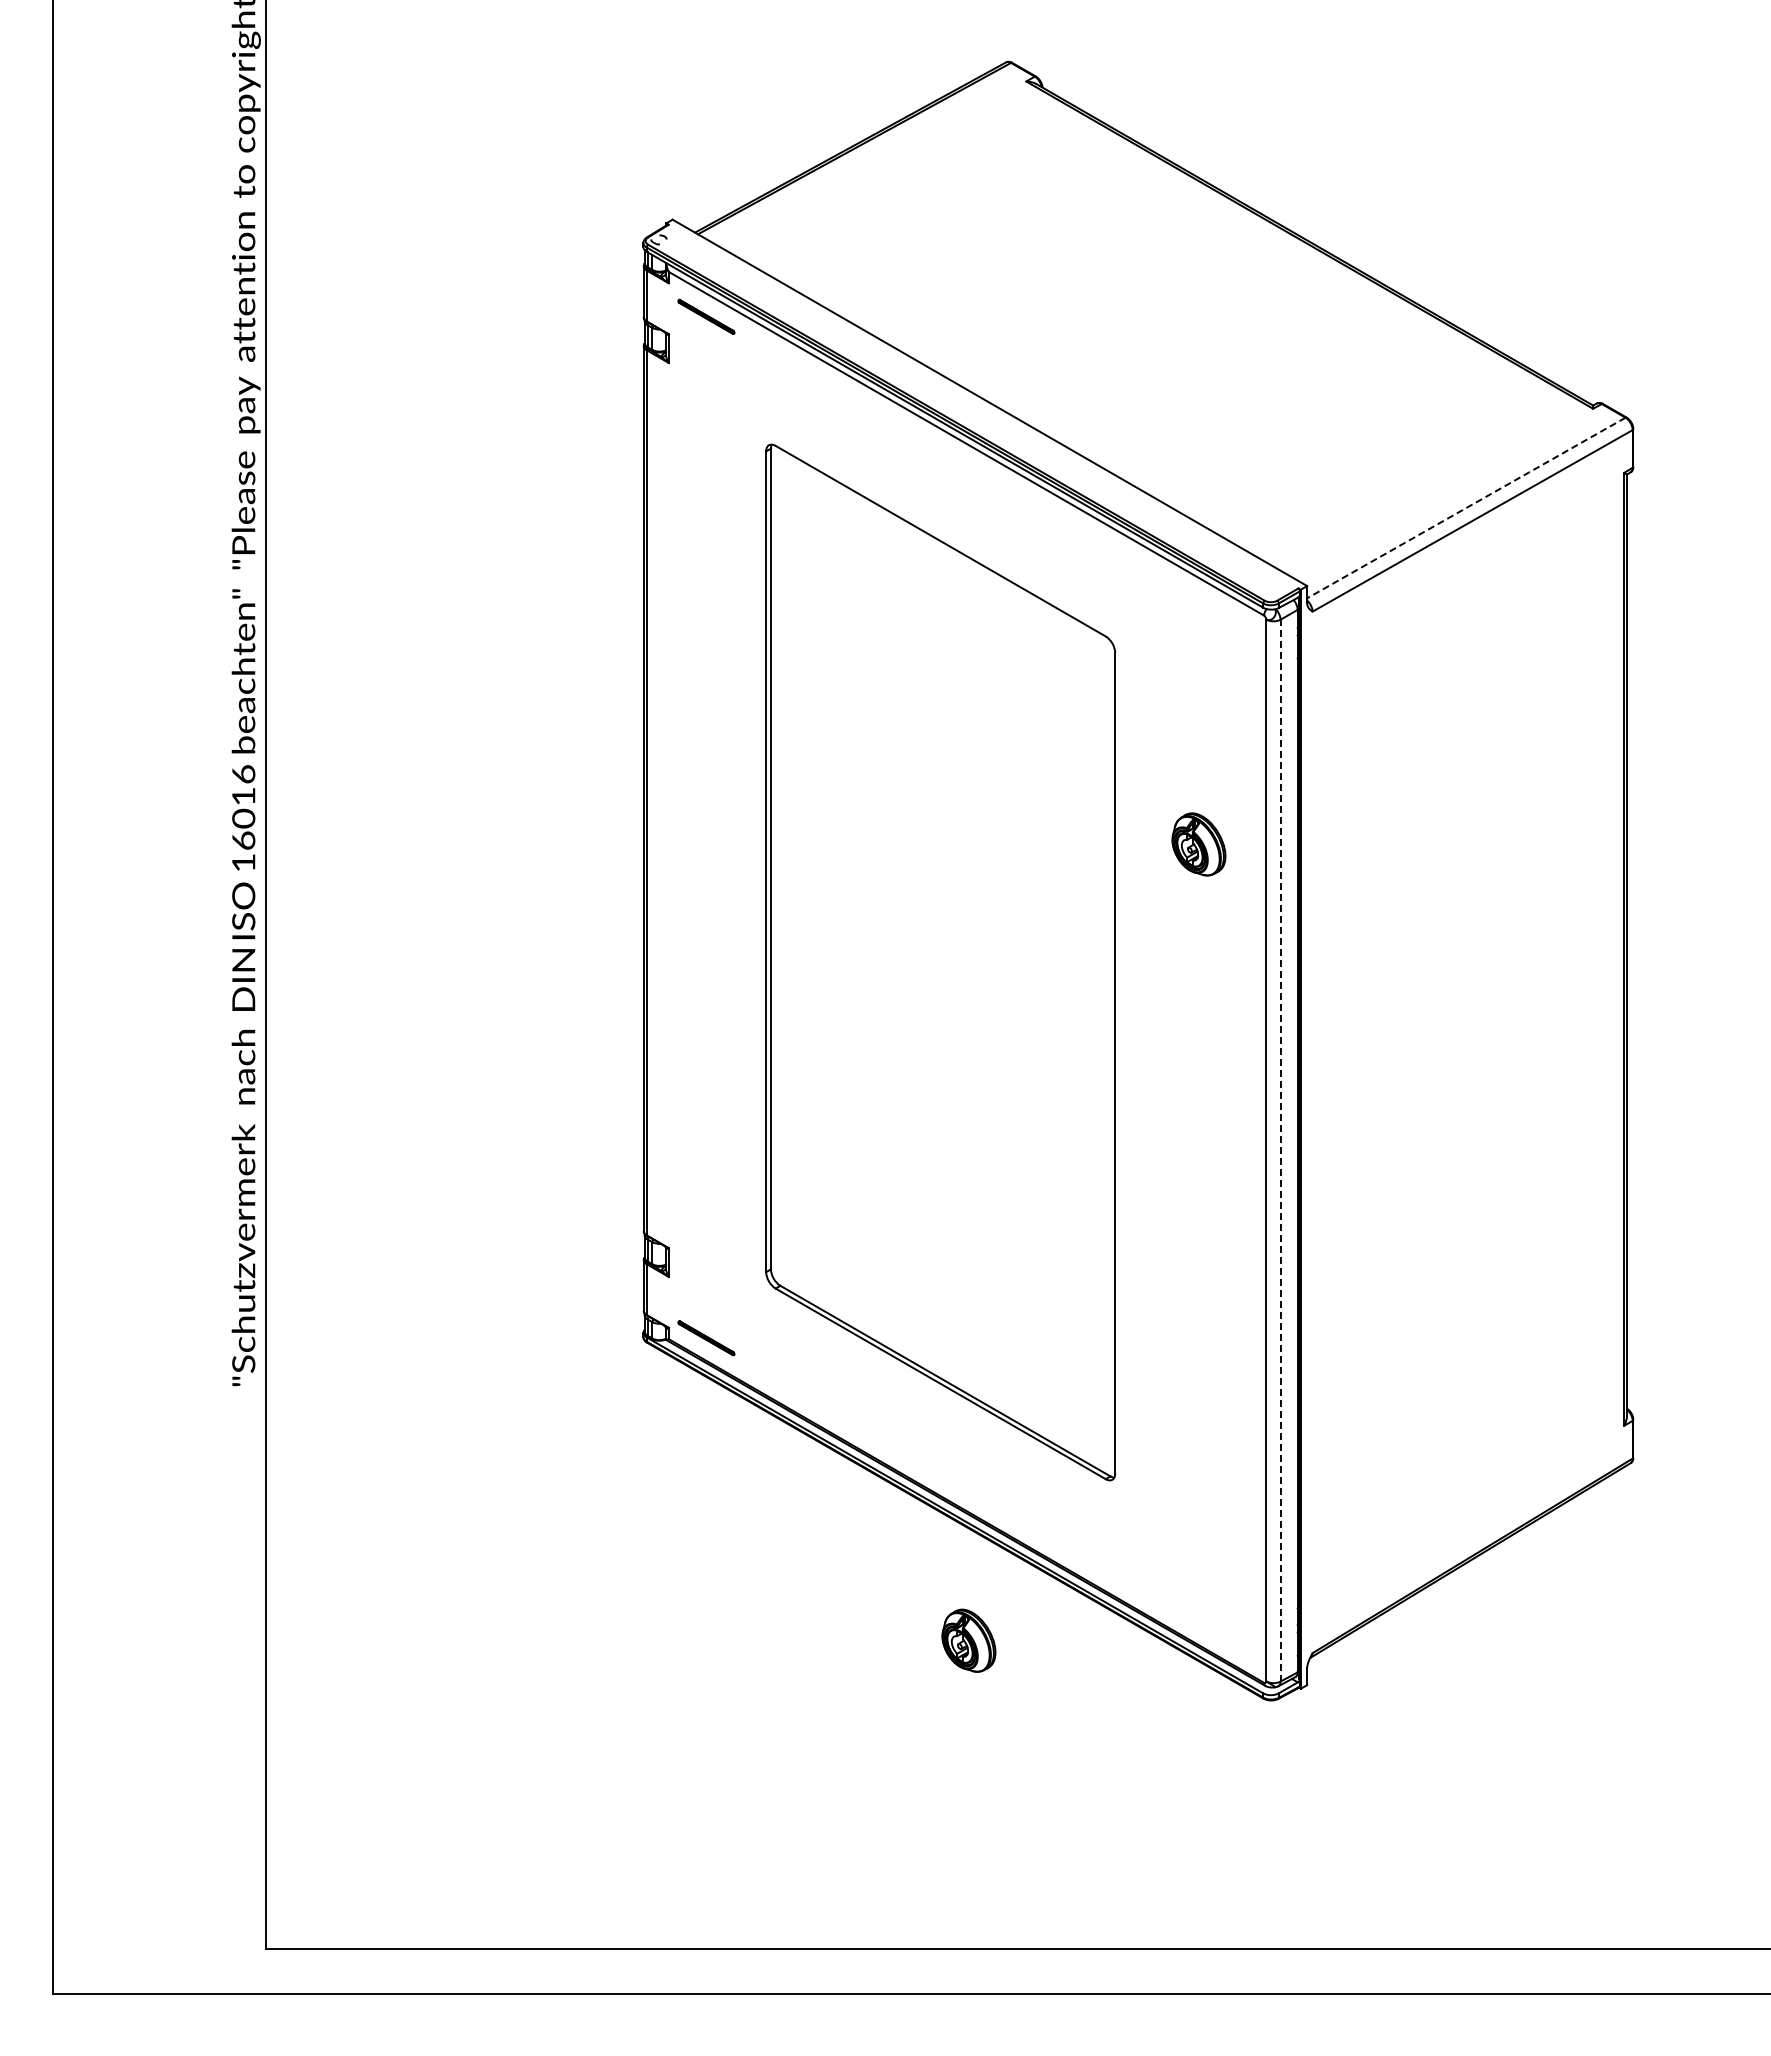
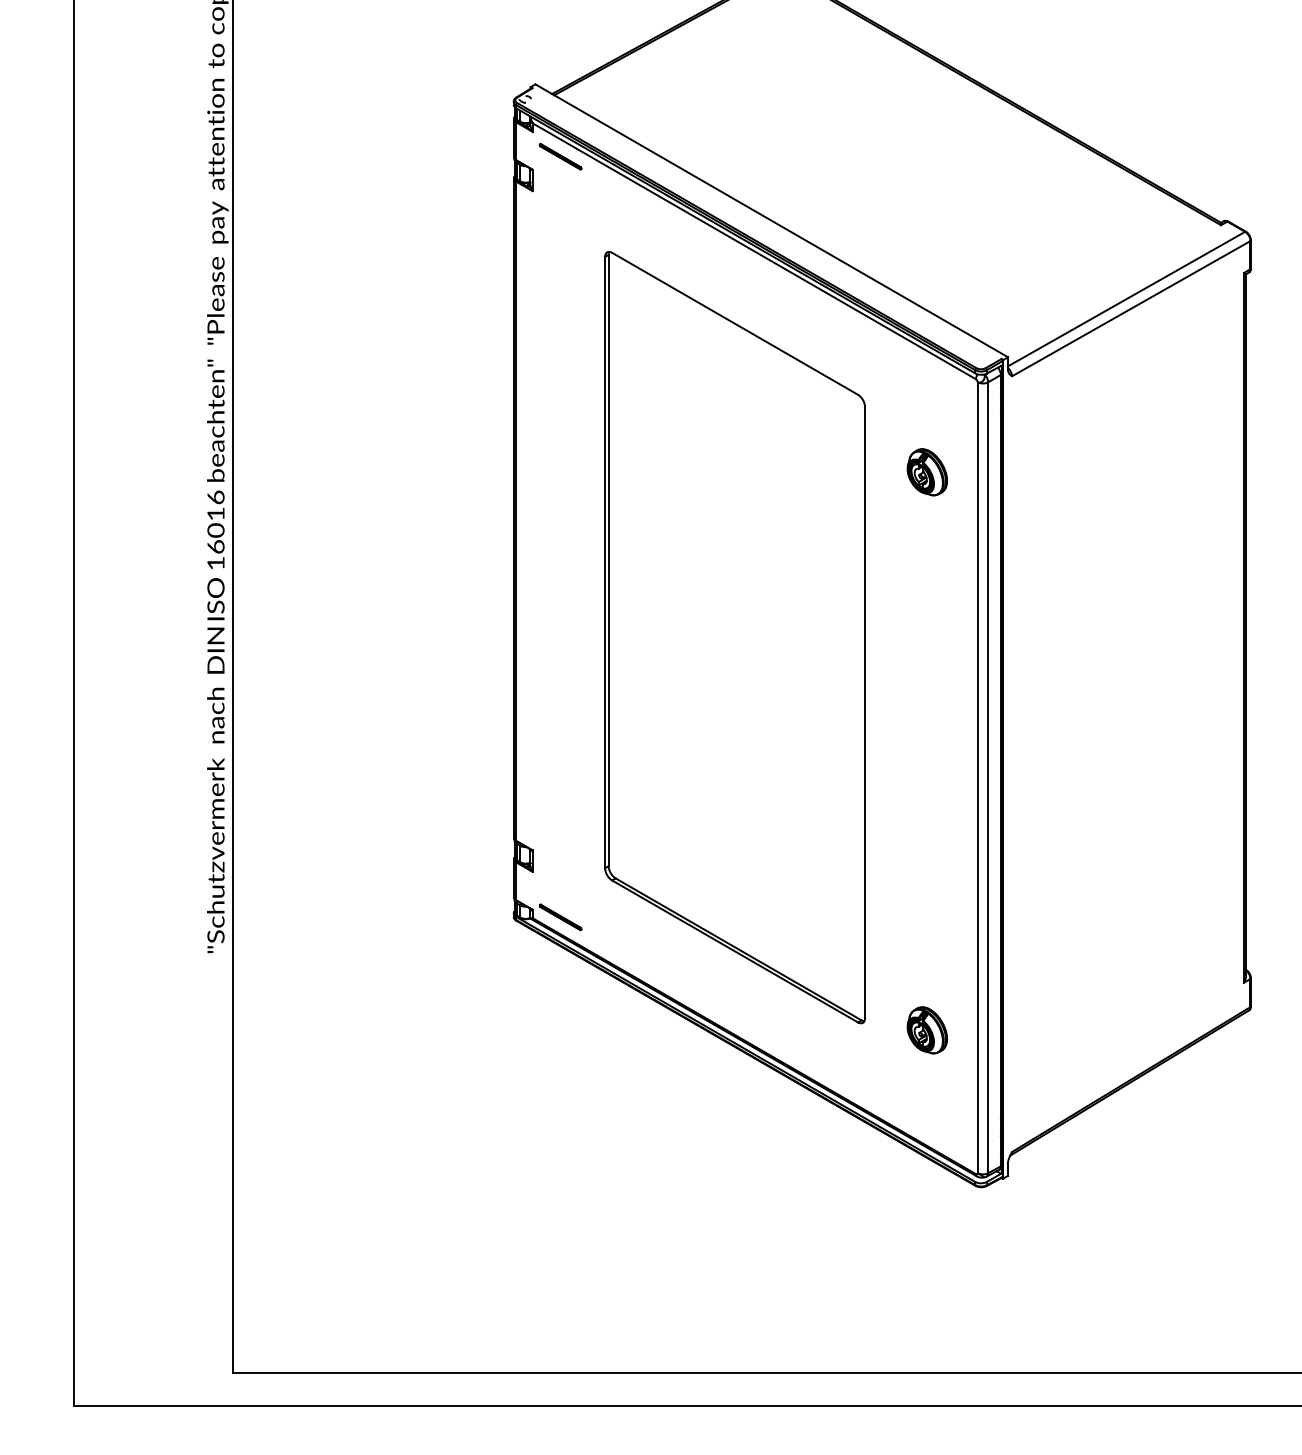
line: (1465, 508) -> (1125, 299), dashed -> solid
part: (1198, 844) -> (927, 472), moved
line: (1280, 1150) -> (988, 777), dashed -> solid
part: (968, 1640) -> (927, 1030), moved

